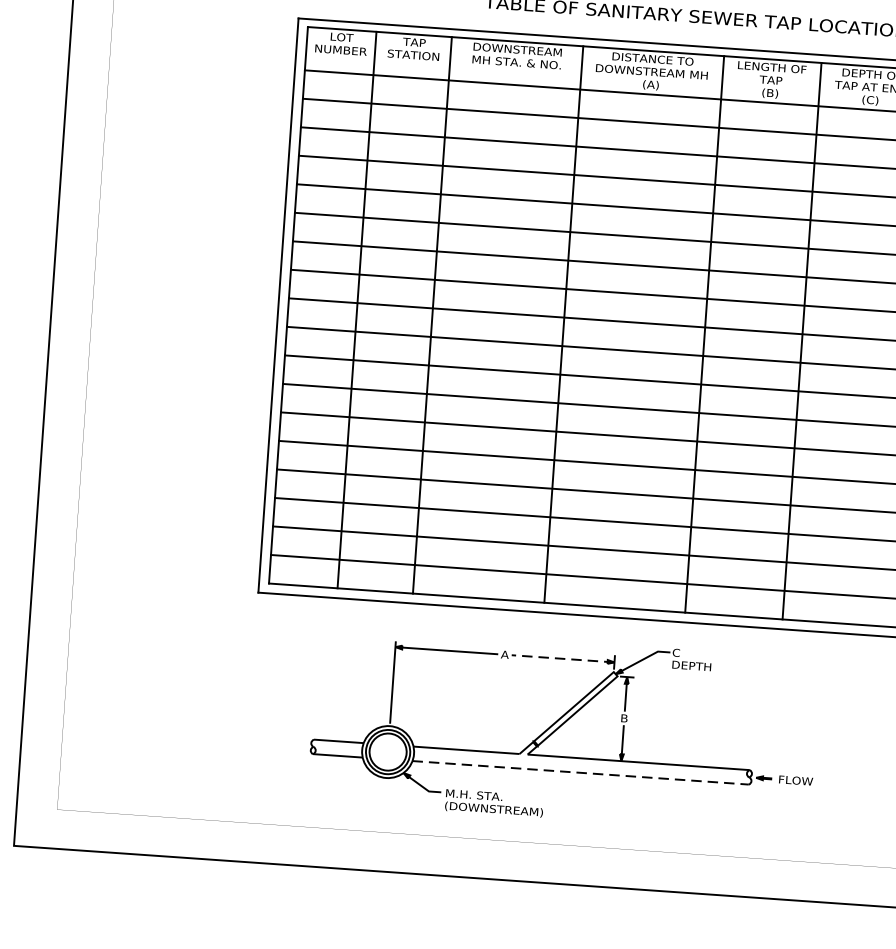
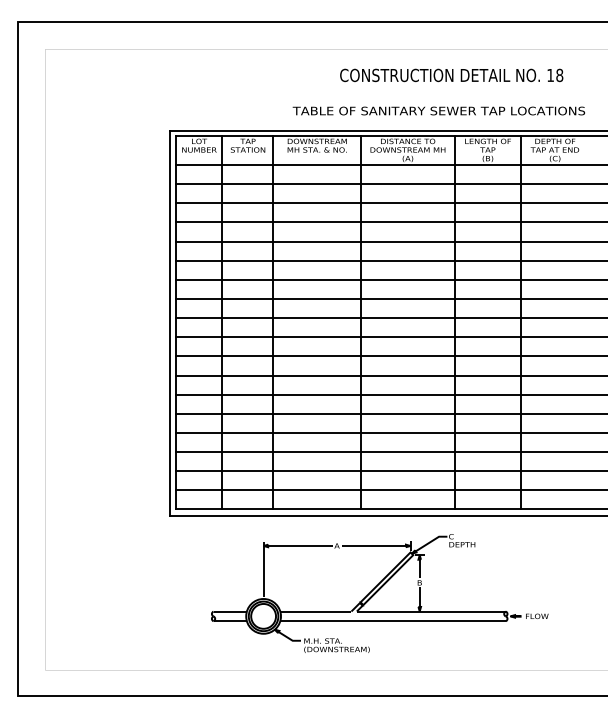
line: (562, 658) -> (375, 545), dashed -> solid
line: (581, 773) -> (393, 621), dashed -> solid

